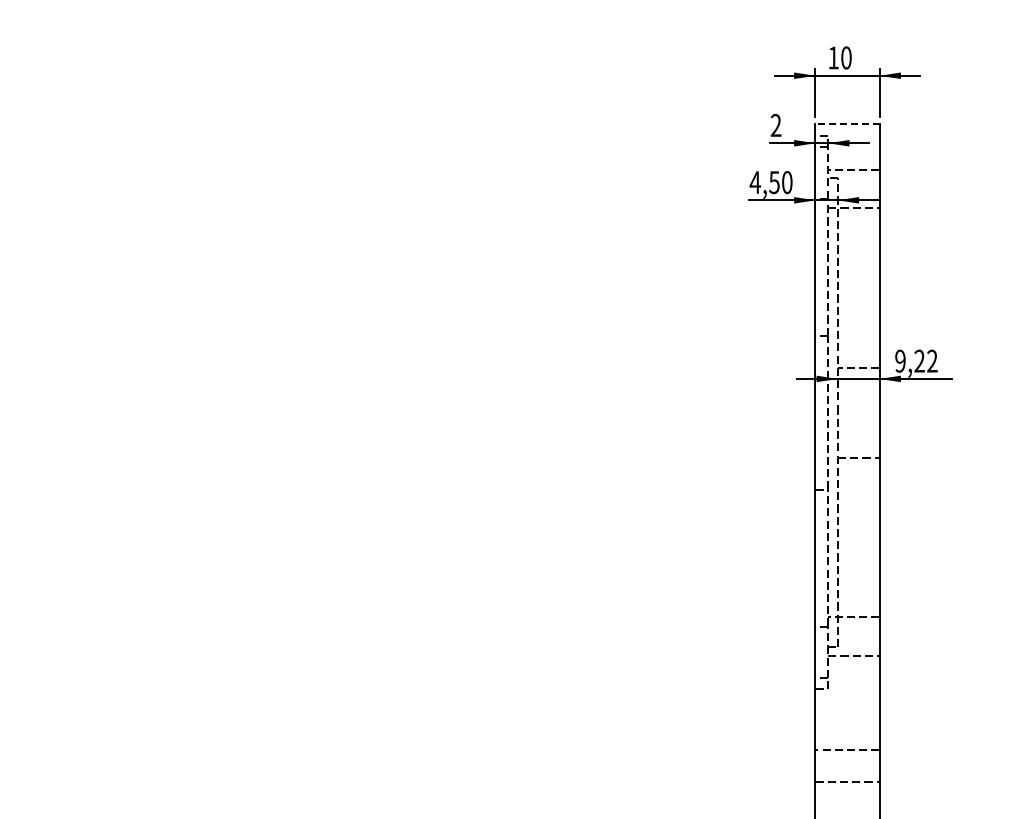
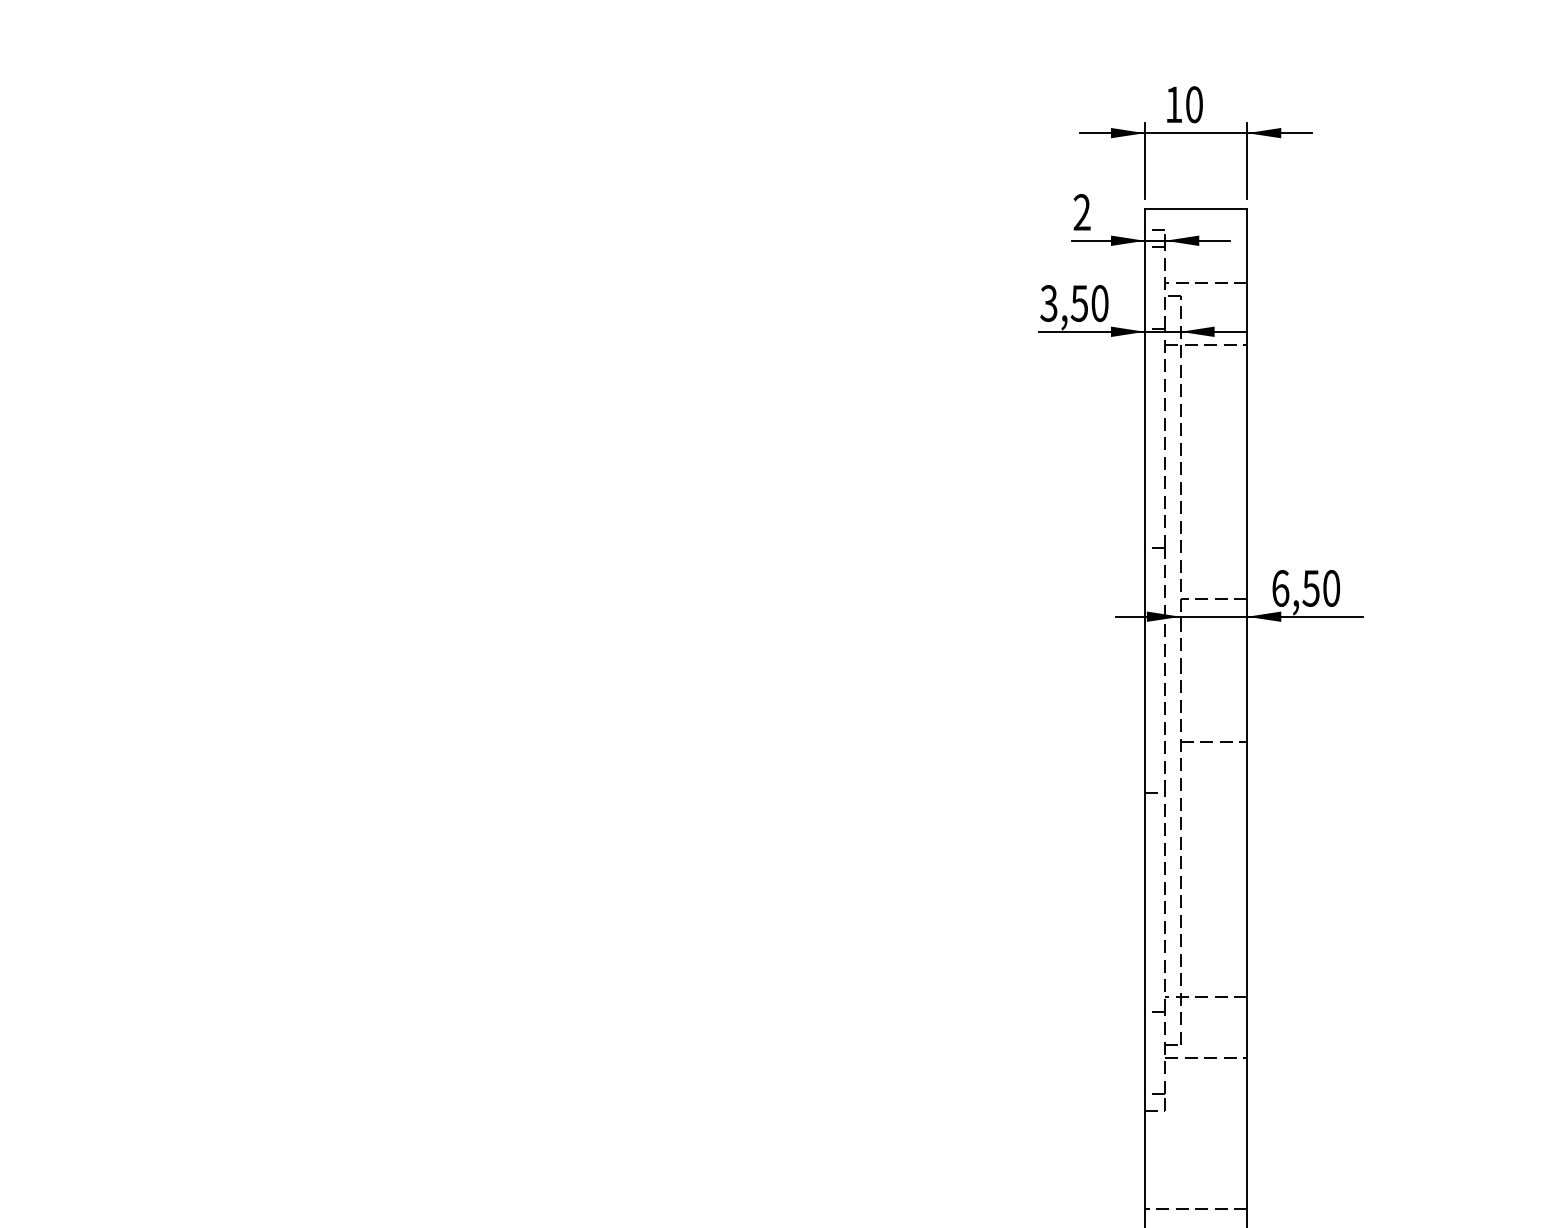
line: (847, 123) -> (1196, 209), dashed -> solid
text: (755, 182) -> (1049, 303), 4,50 -> 3,50
text: (916, 360) -> (1306, 587), 9,22 -> 6,50

